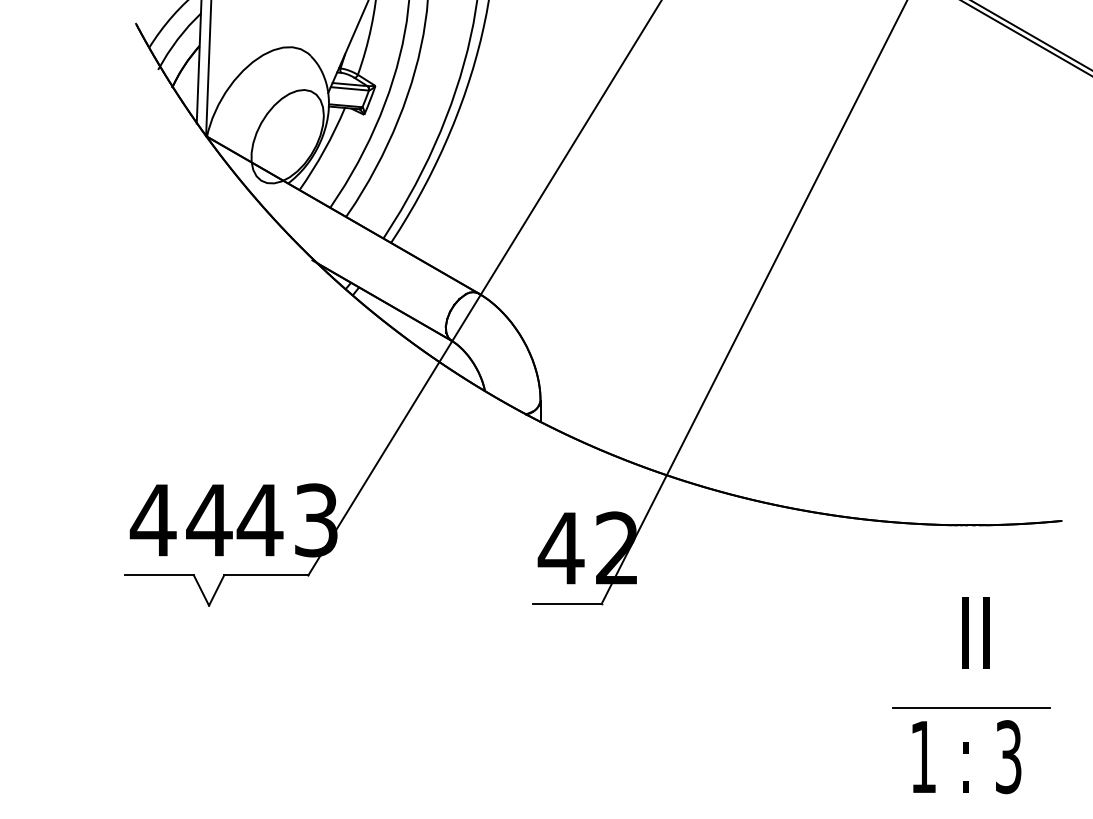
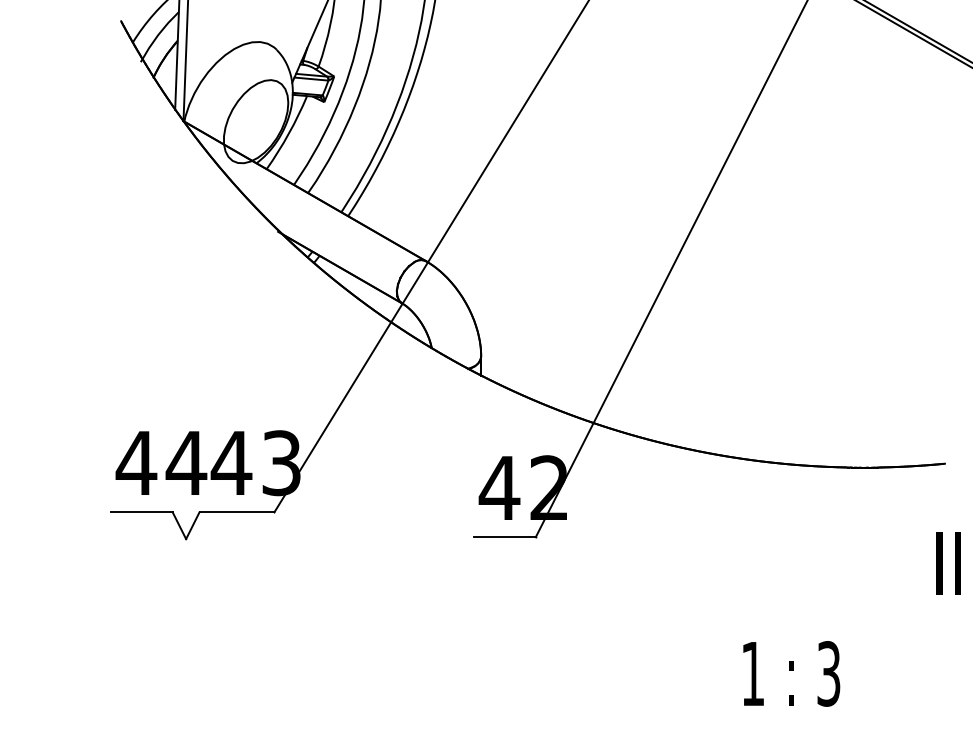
text: (975, 633) -> (948, 563), moved
line: (971, 707) -> (864, 629), removed
text: (966, 756) -> (791, 673), moved

